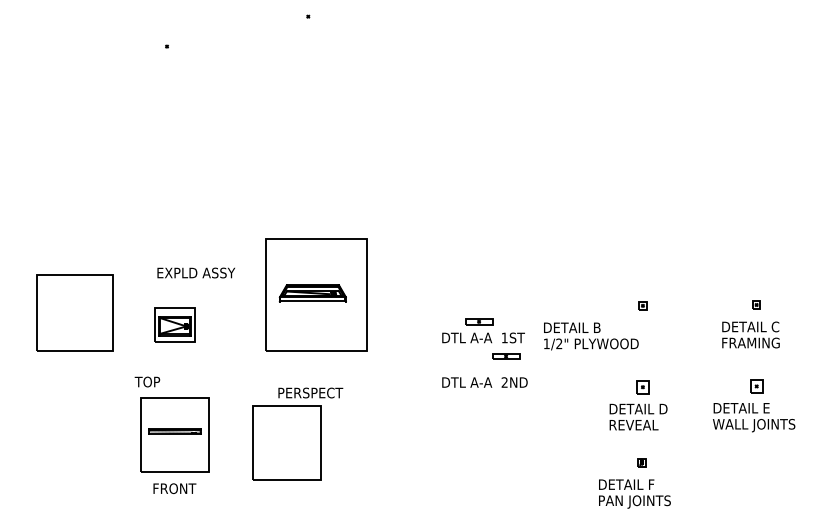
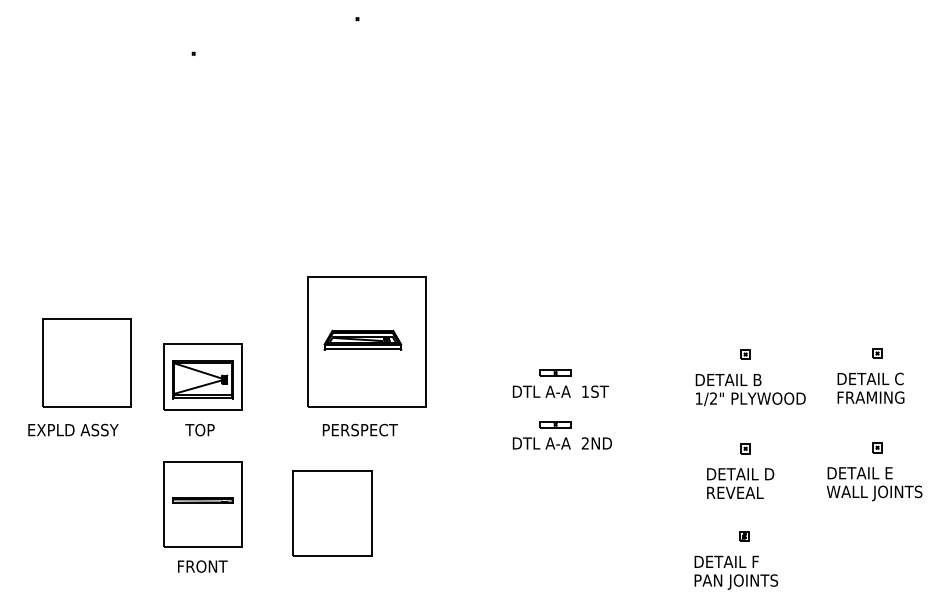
text: (195, 272) -> (72, 429), moved
part: (174, 324) -> (202, 376), size x1.67
text: (591, 336) -> (750, 390), moved
part: (506, 356) -> (556, 424), moved
text: (147, 381) -> (200, 429), moved
part: (756, 385) -> (877, 446), size x0.62
part: (642, 386) -> (745, 448), size x0.62
text: (310, 392) -> (360, 429), moved

